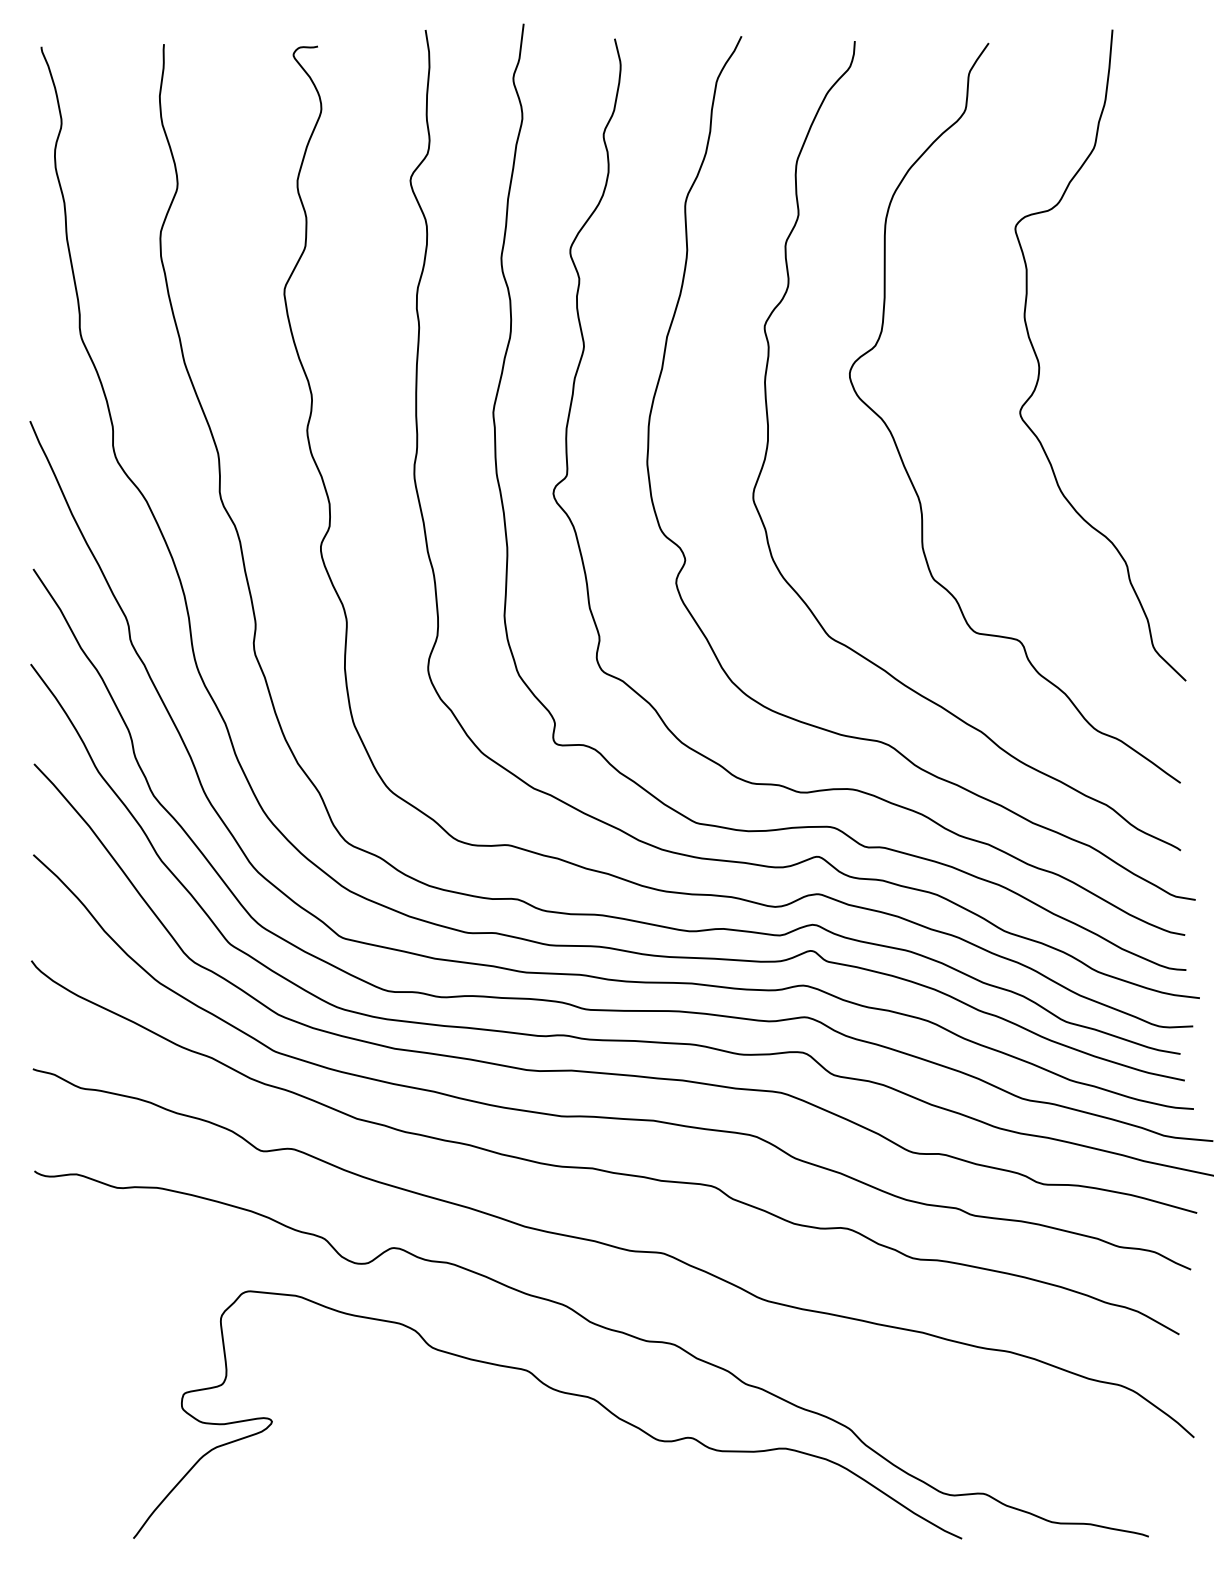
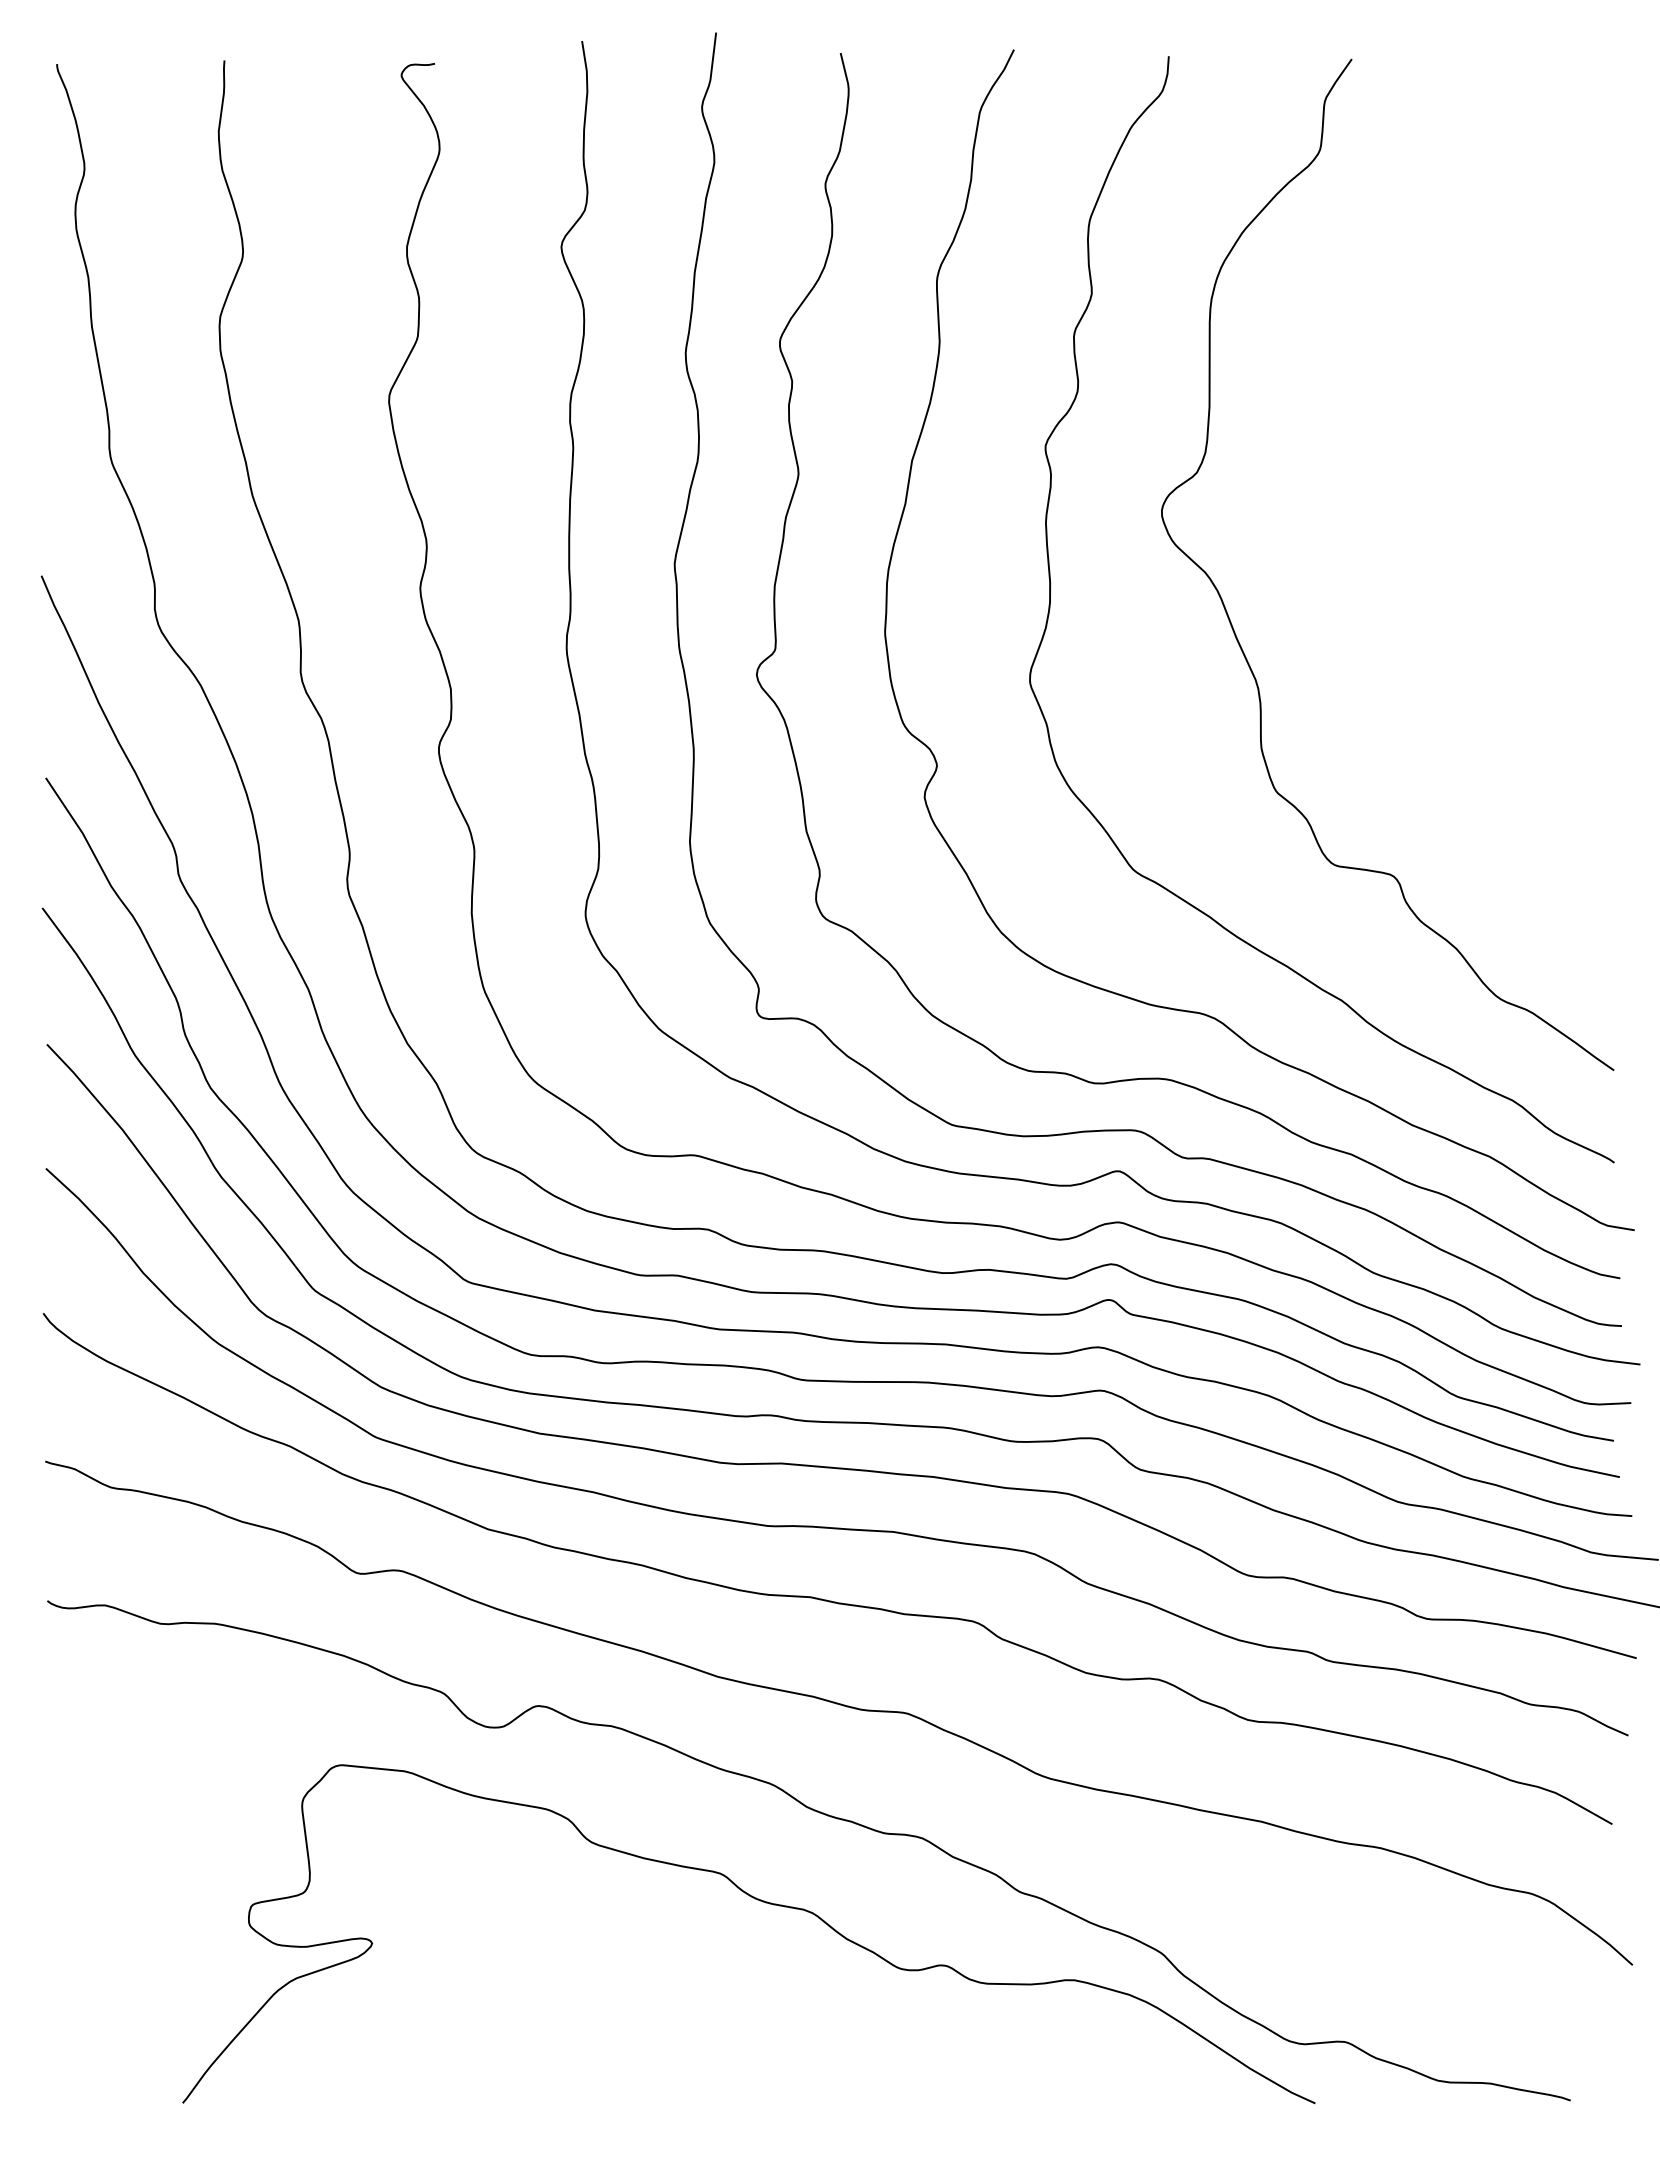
curve: (1039, 363) -> (1421, 497), removed

